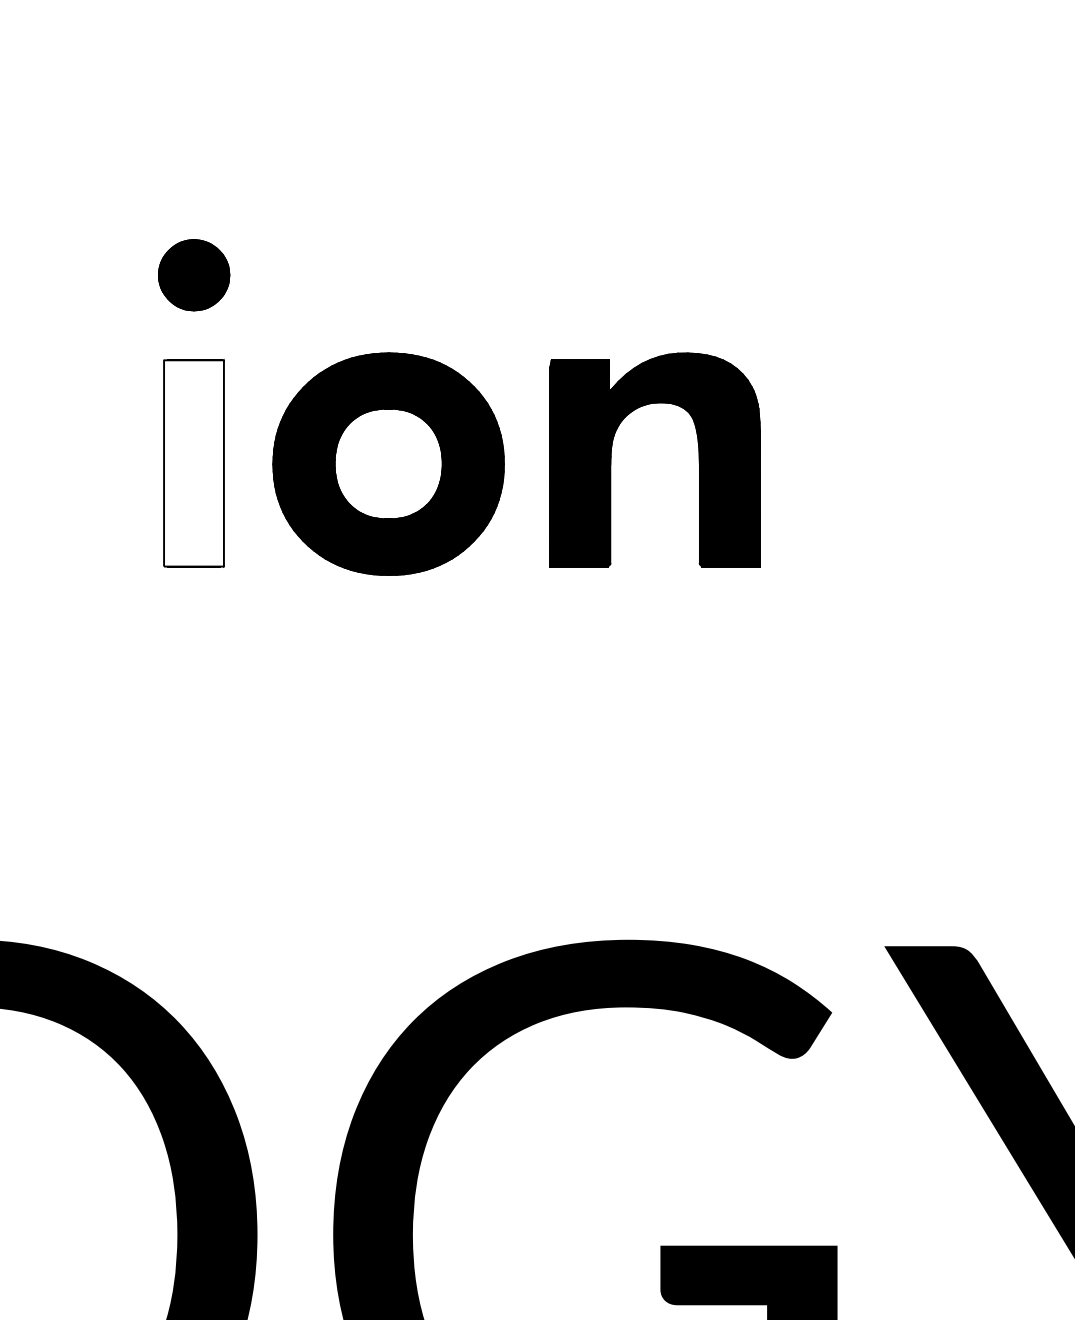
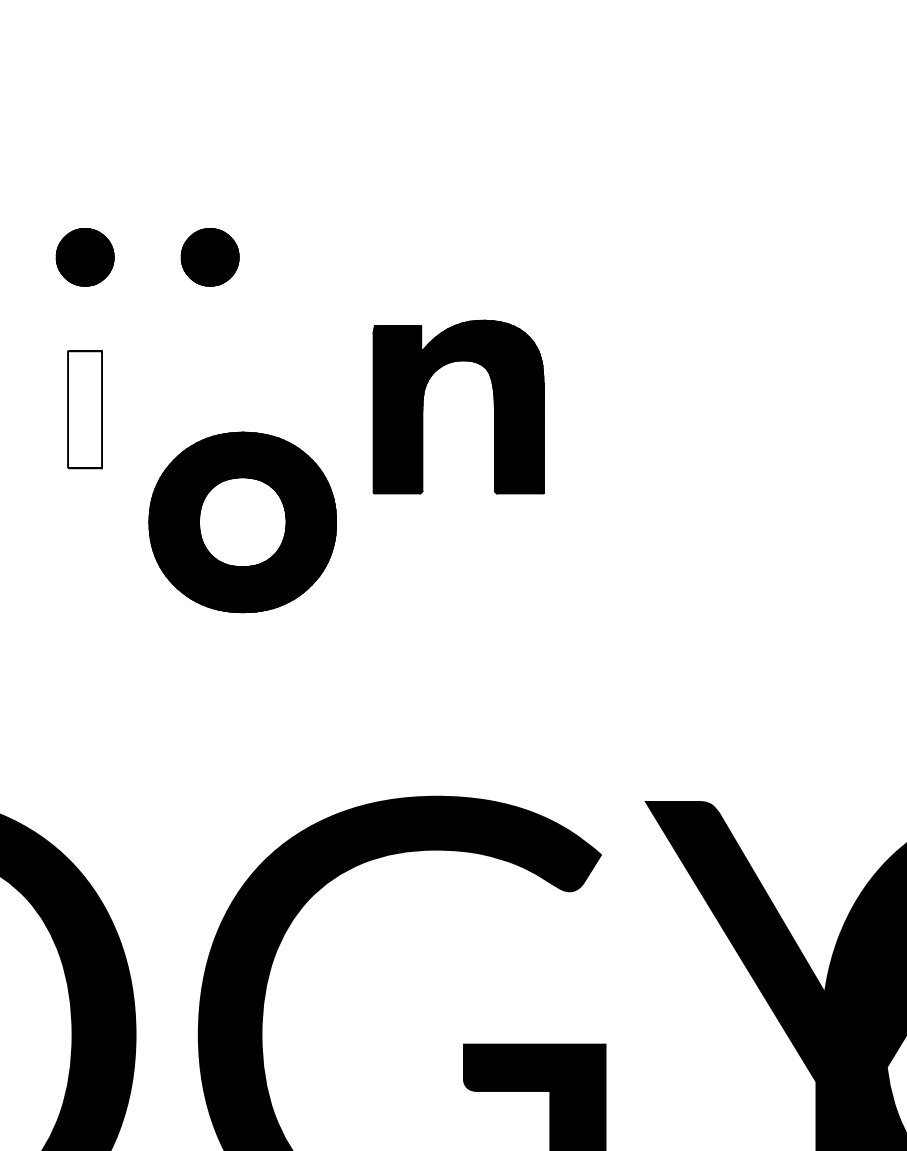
part: (347, 275) -> (209, 257), added
part: (193, 463) -> (84, 409), size x0.7
part: (388, 464) -> (242, 522), moved

